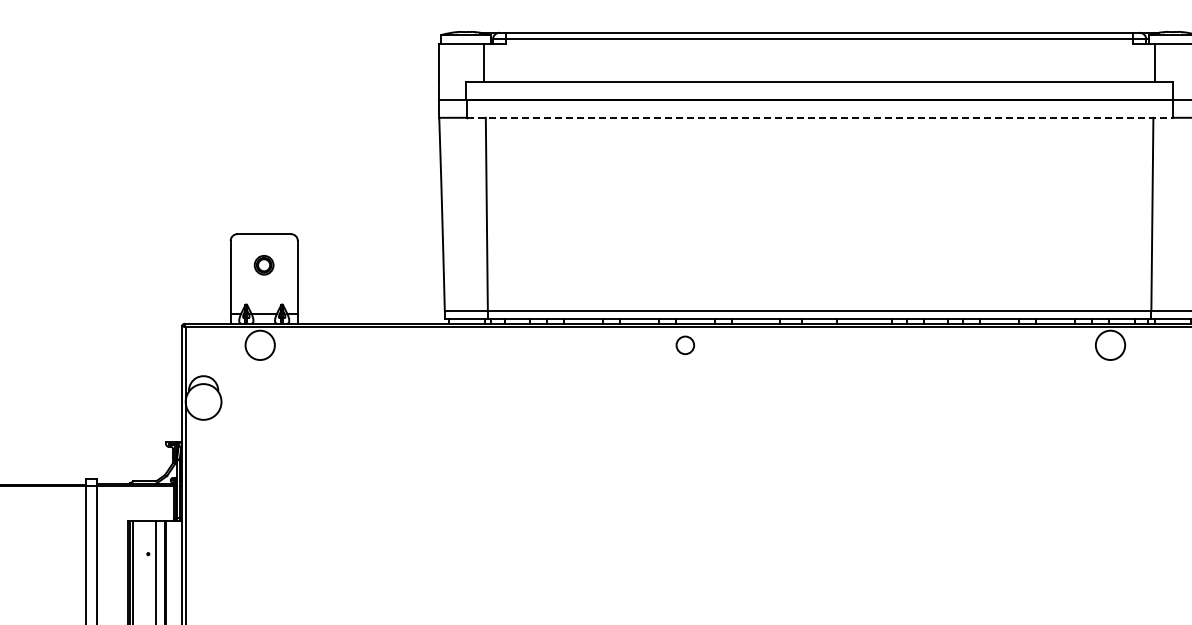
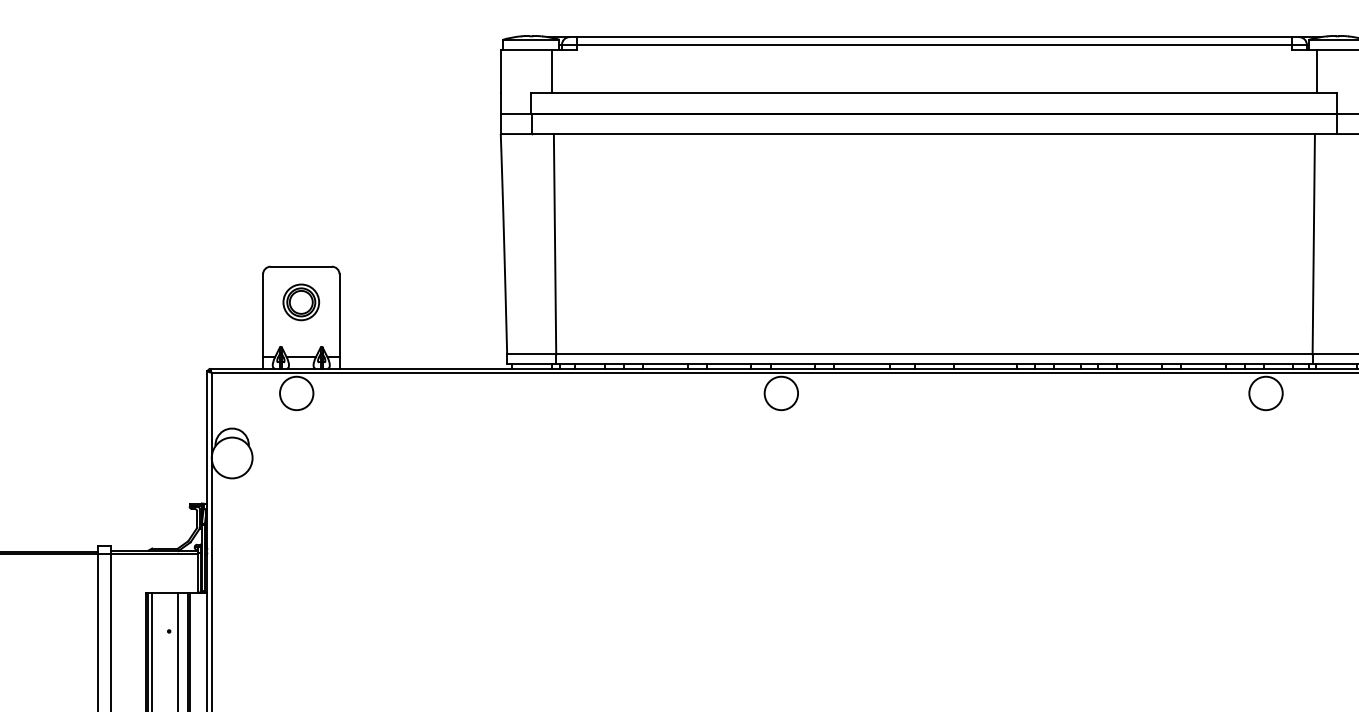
line: (819, 117) -> (934, 133), dashed -> solid
part: (263, 264) -> (300, 301), size x1.67
circle: (685, 345) -> (781, 393), size x1.67

